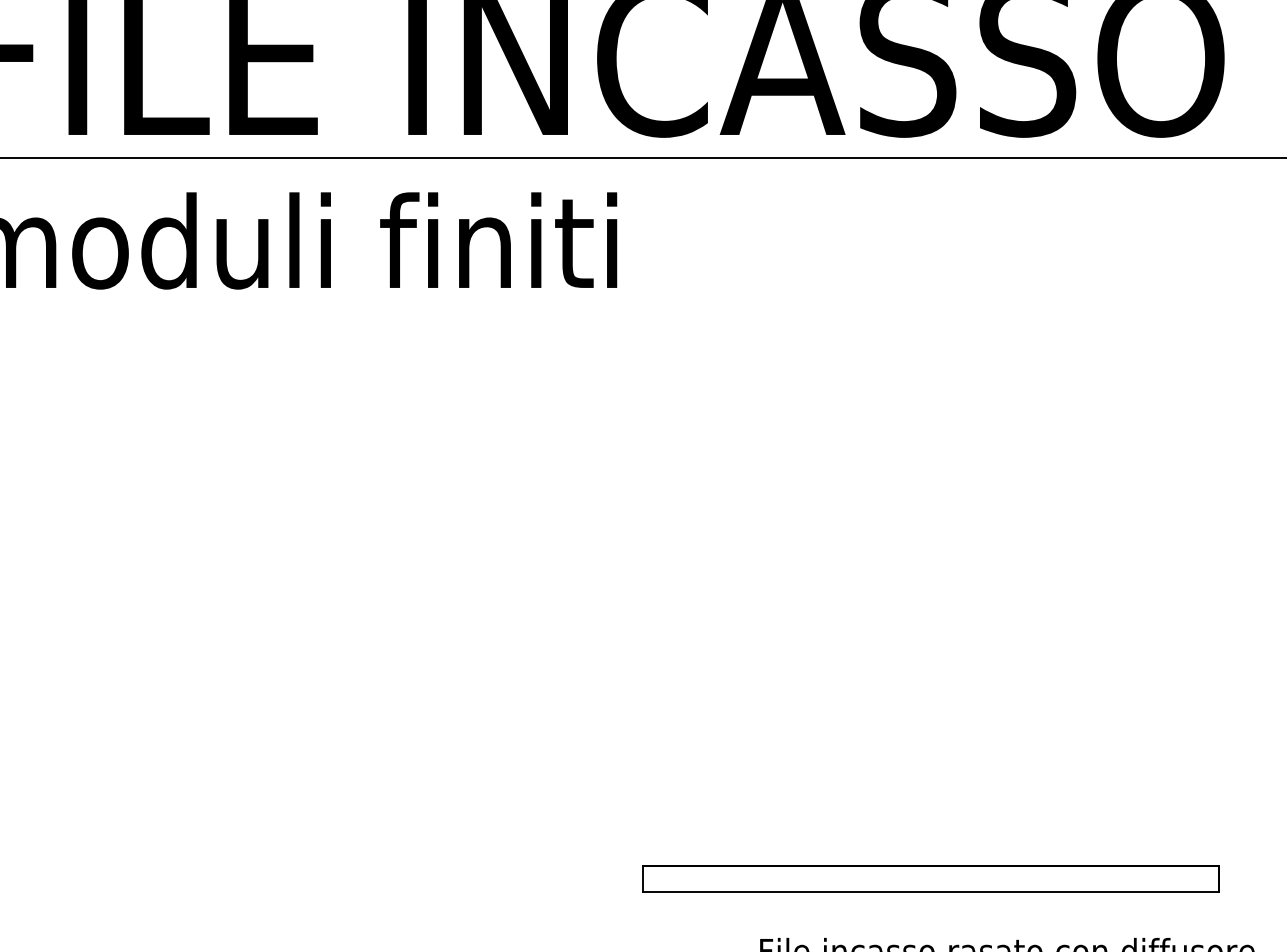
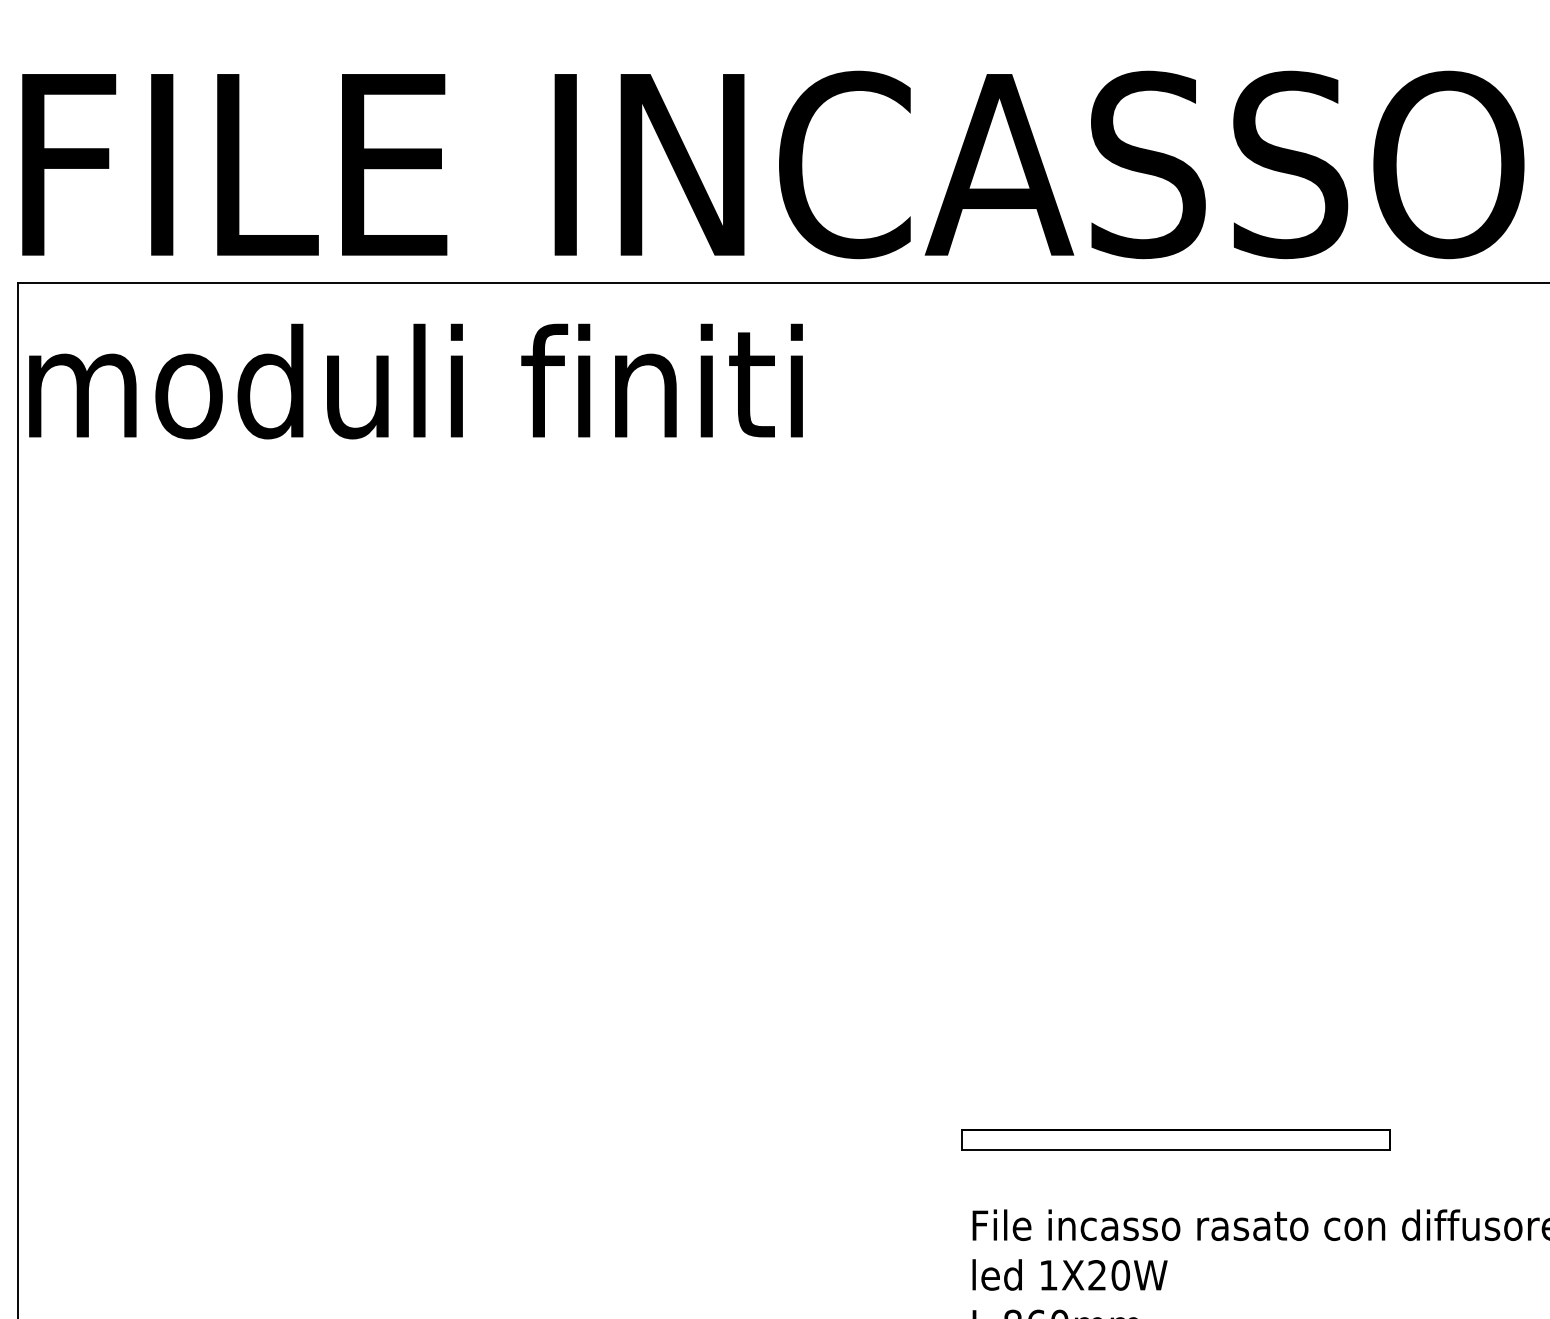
part: (930, 878) -> (1175, 1139), size x0.62

